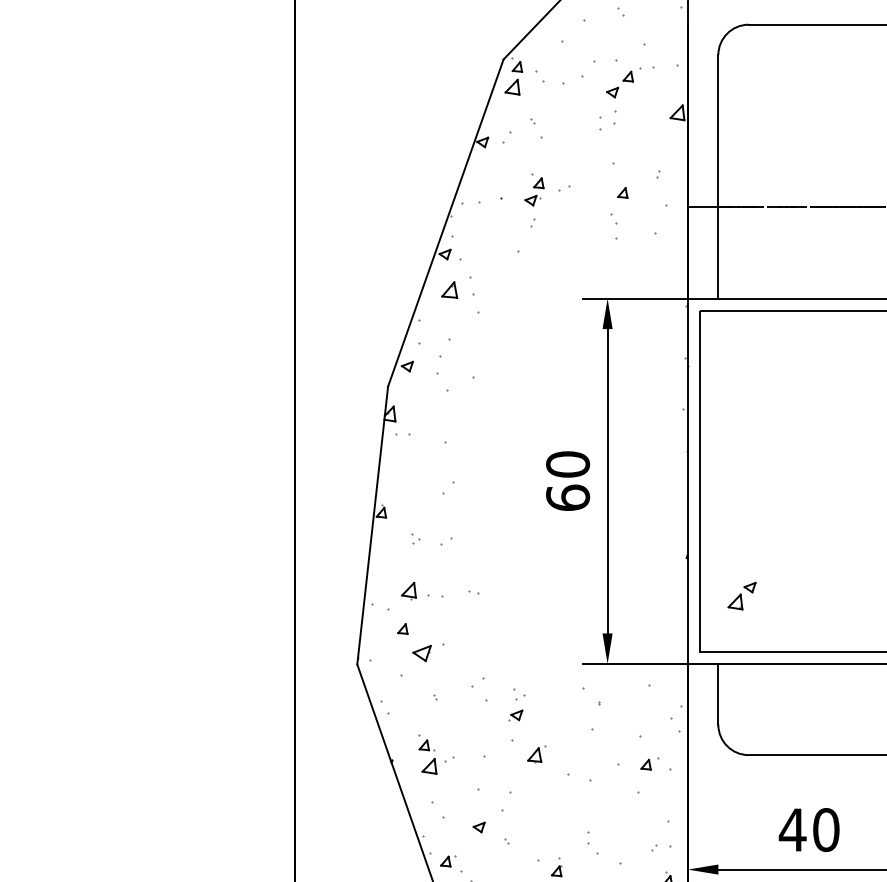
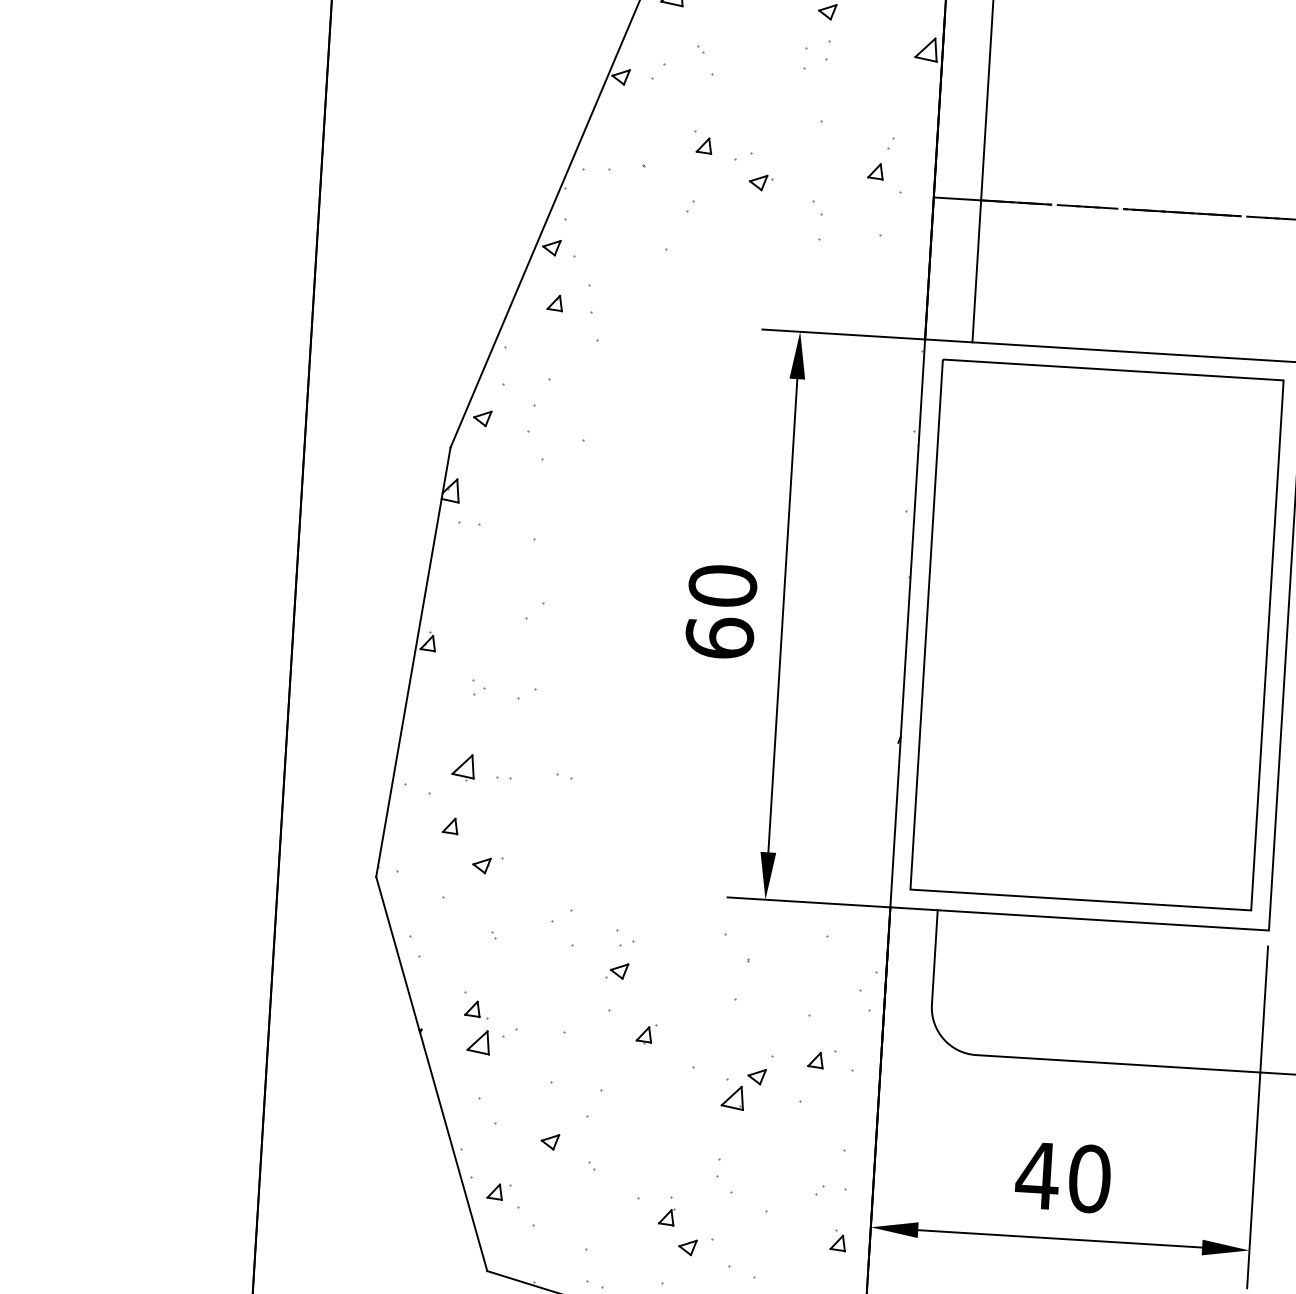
part: (622, 192) -> (875, 170), moved
part: (532, 200) -> (760, 182), moved
part: (448, 289) -> (553, 302), size x0.62
part: (741, 595) -> (742, 1088), moved
part: (435, 596) -> (504, 778), size x0.62
part: (428, 652) -> (488, 865), size x0.62
part: (536, 754) -> (646, 1033), size x0.71

